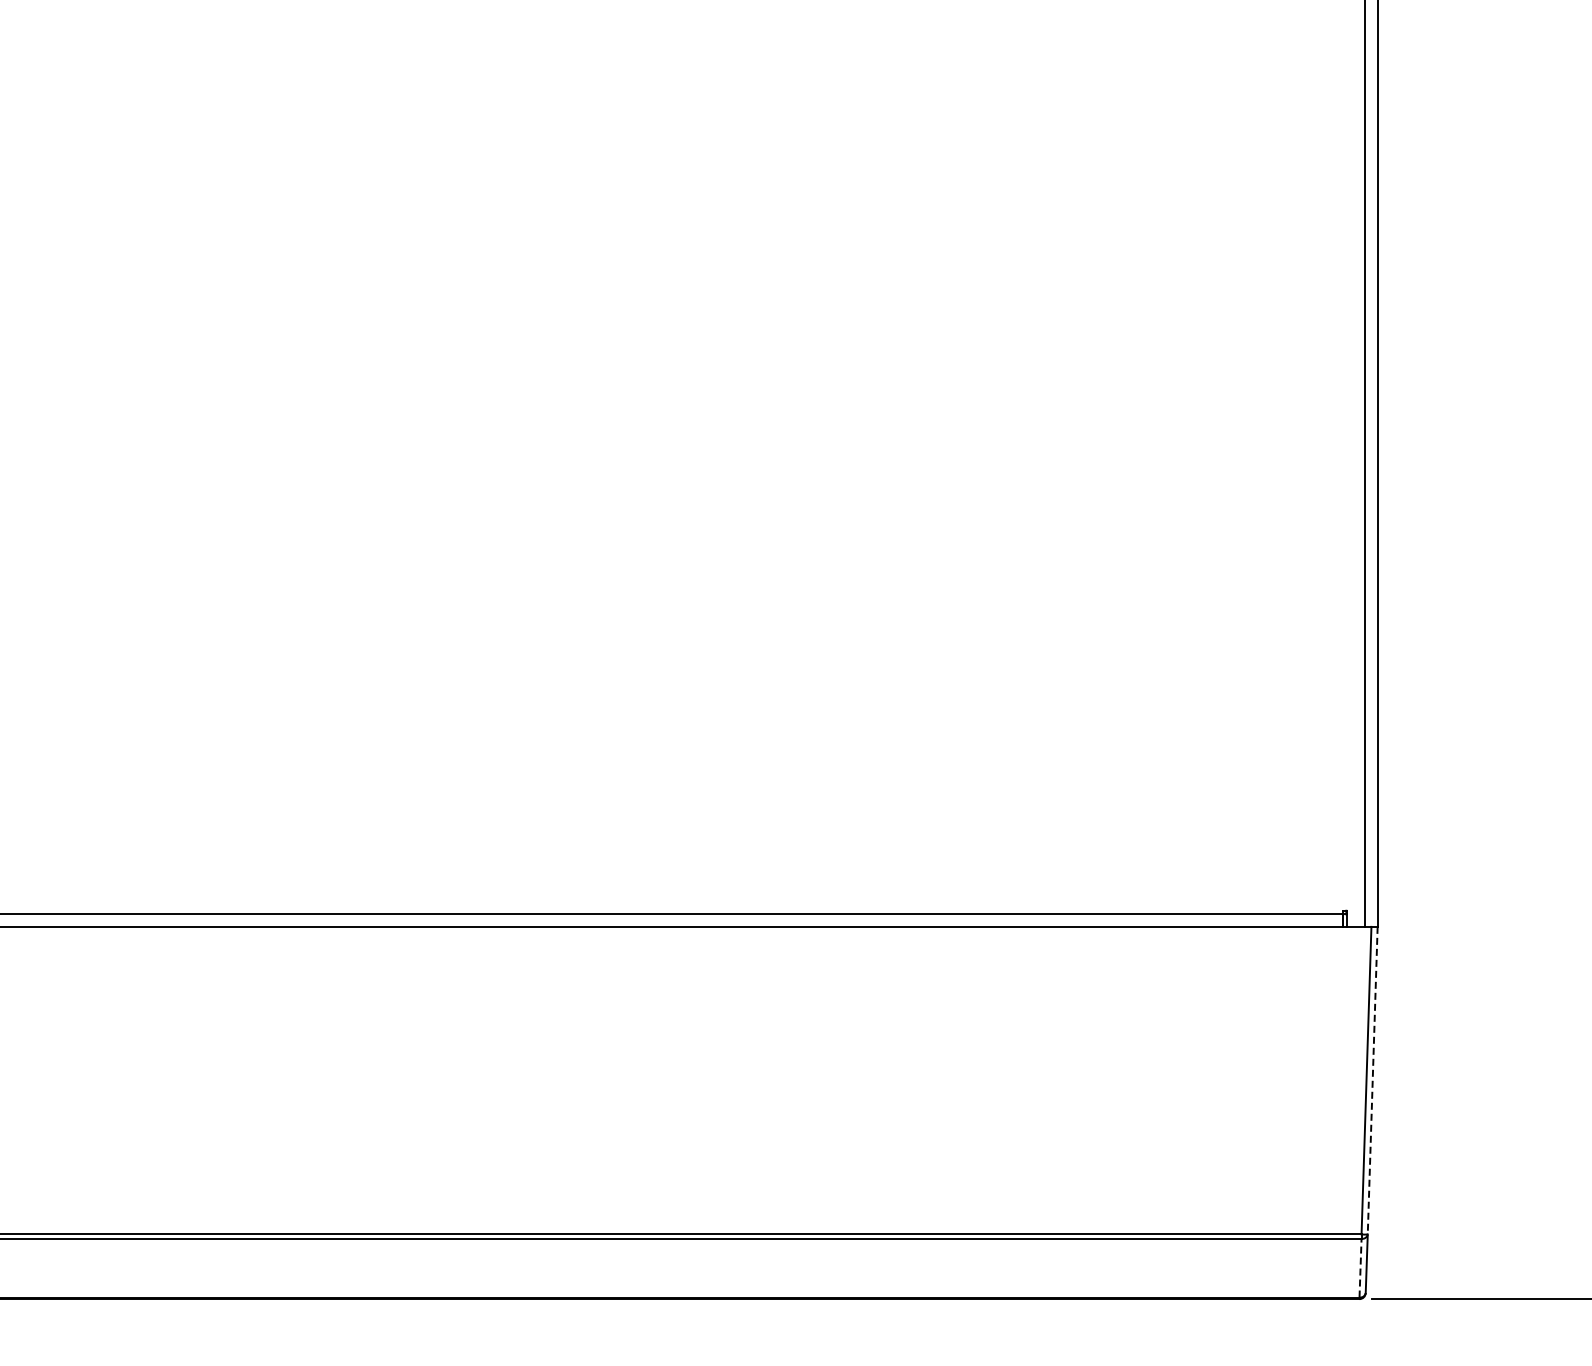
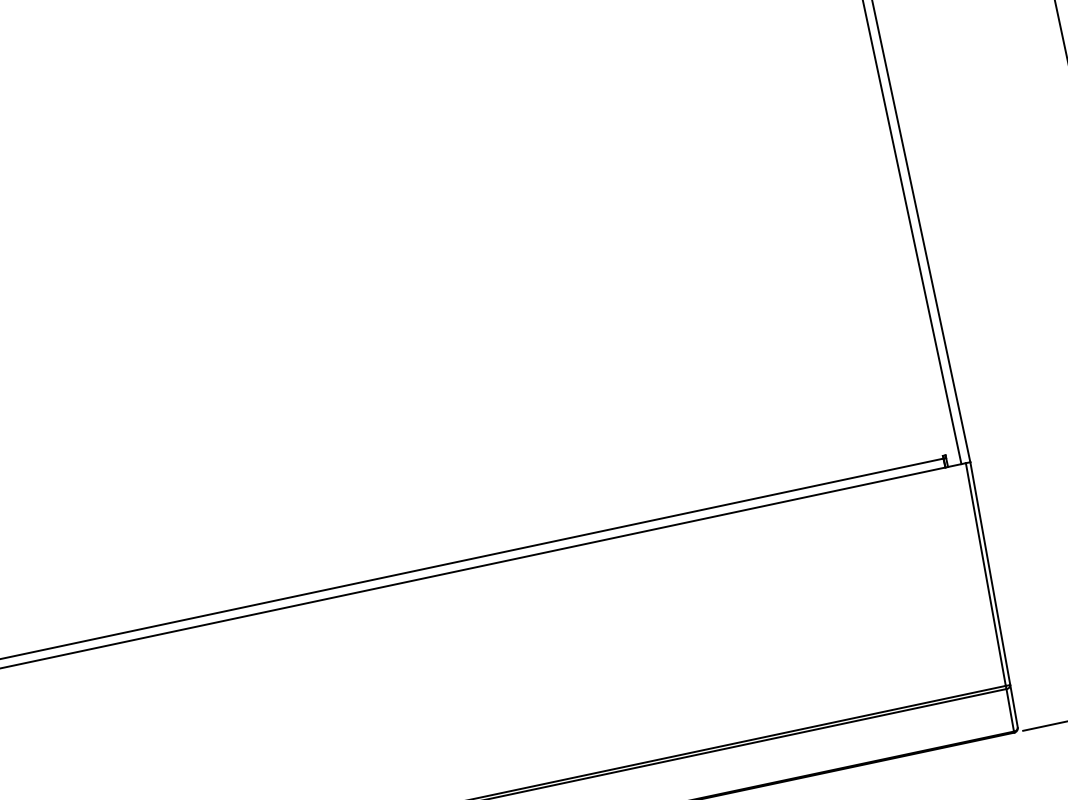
line: (1372, 1080) -> (990, 573), dashed -> solid
line: (1360, 1267) -> (1010, 709), dashed -> solid

